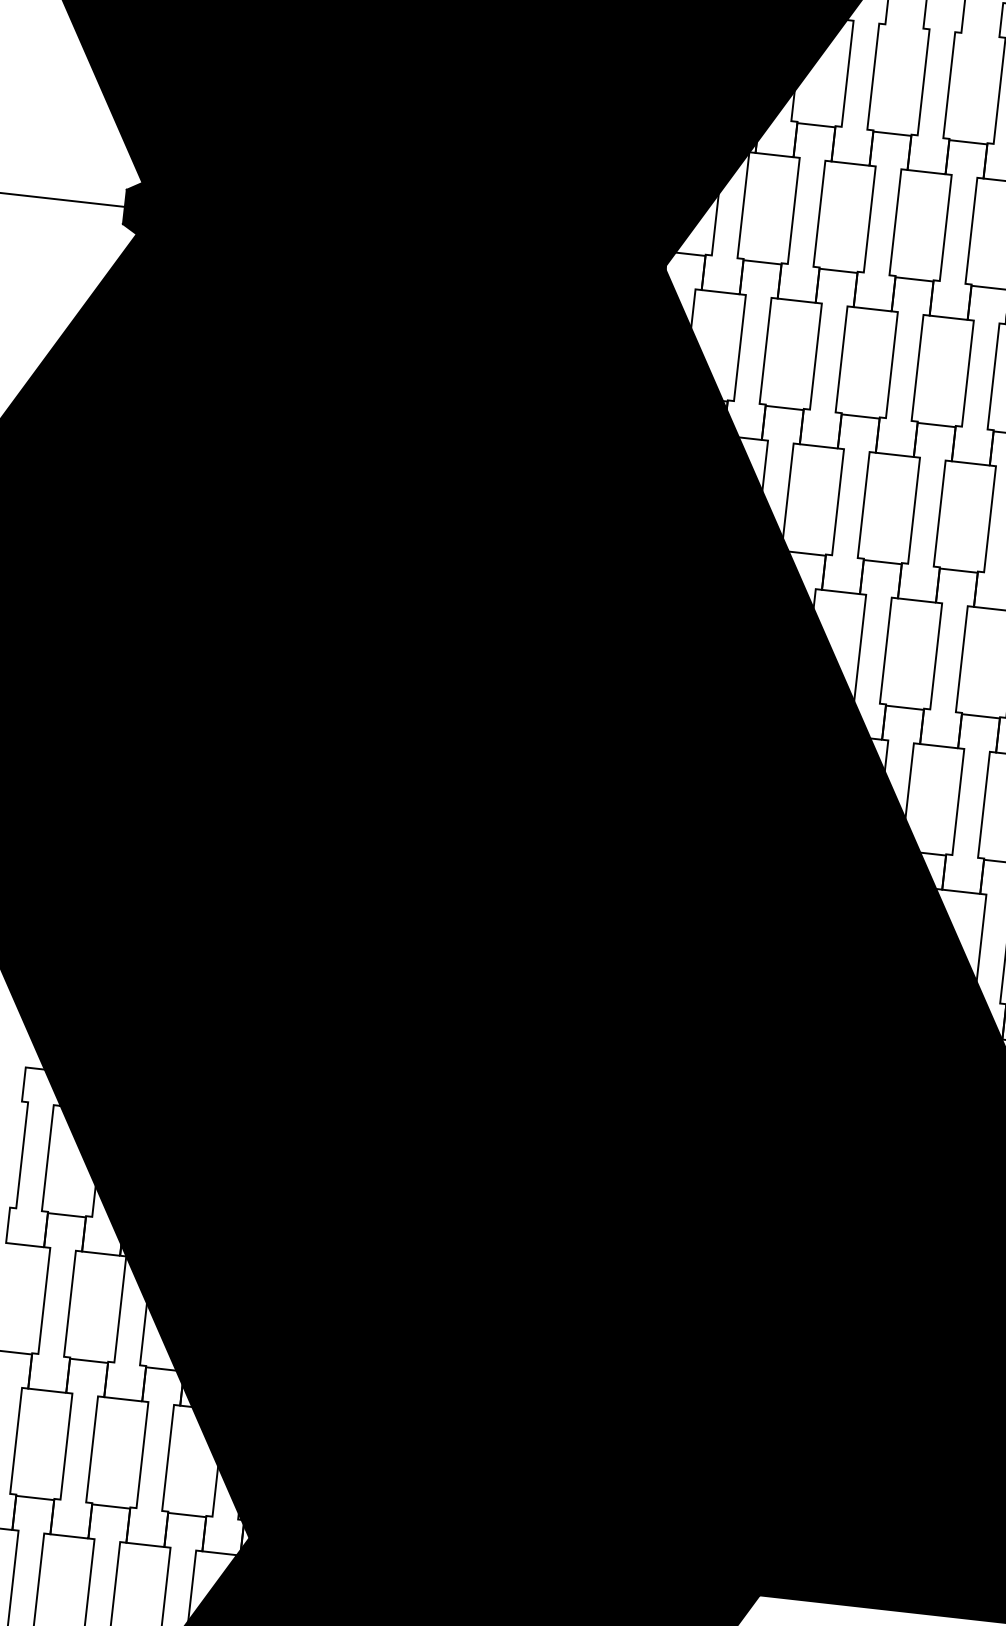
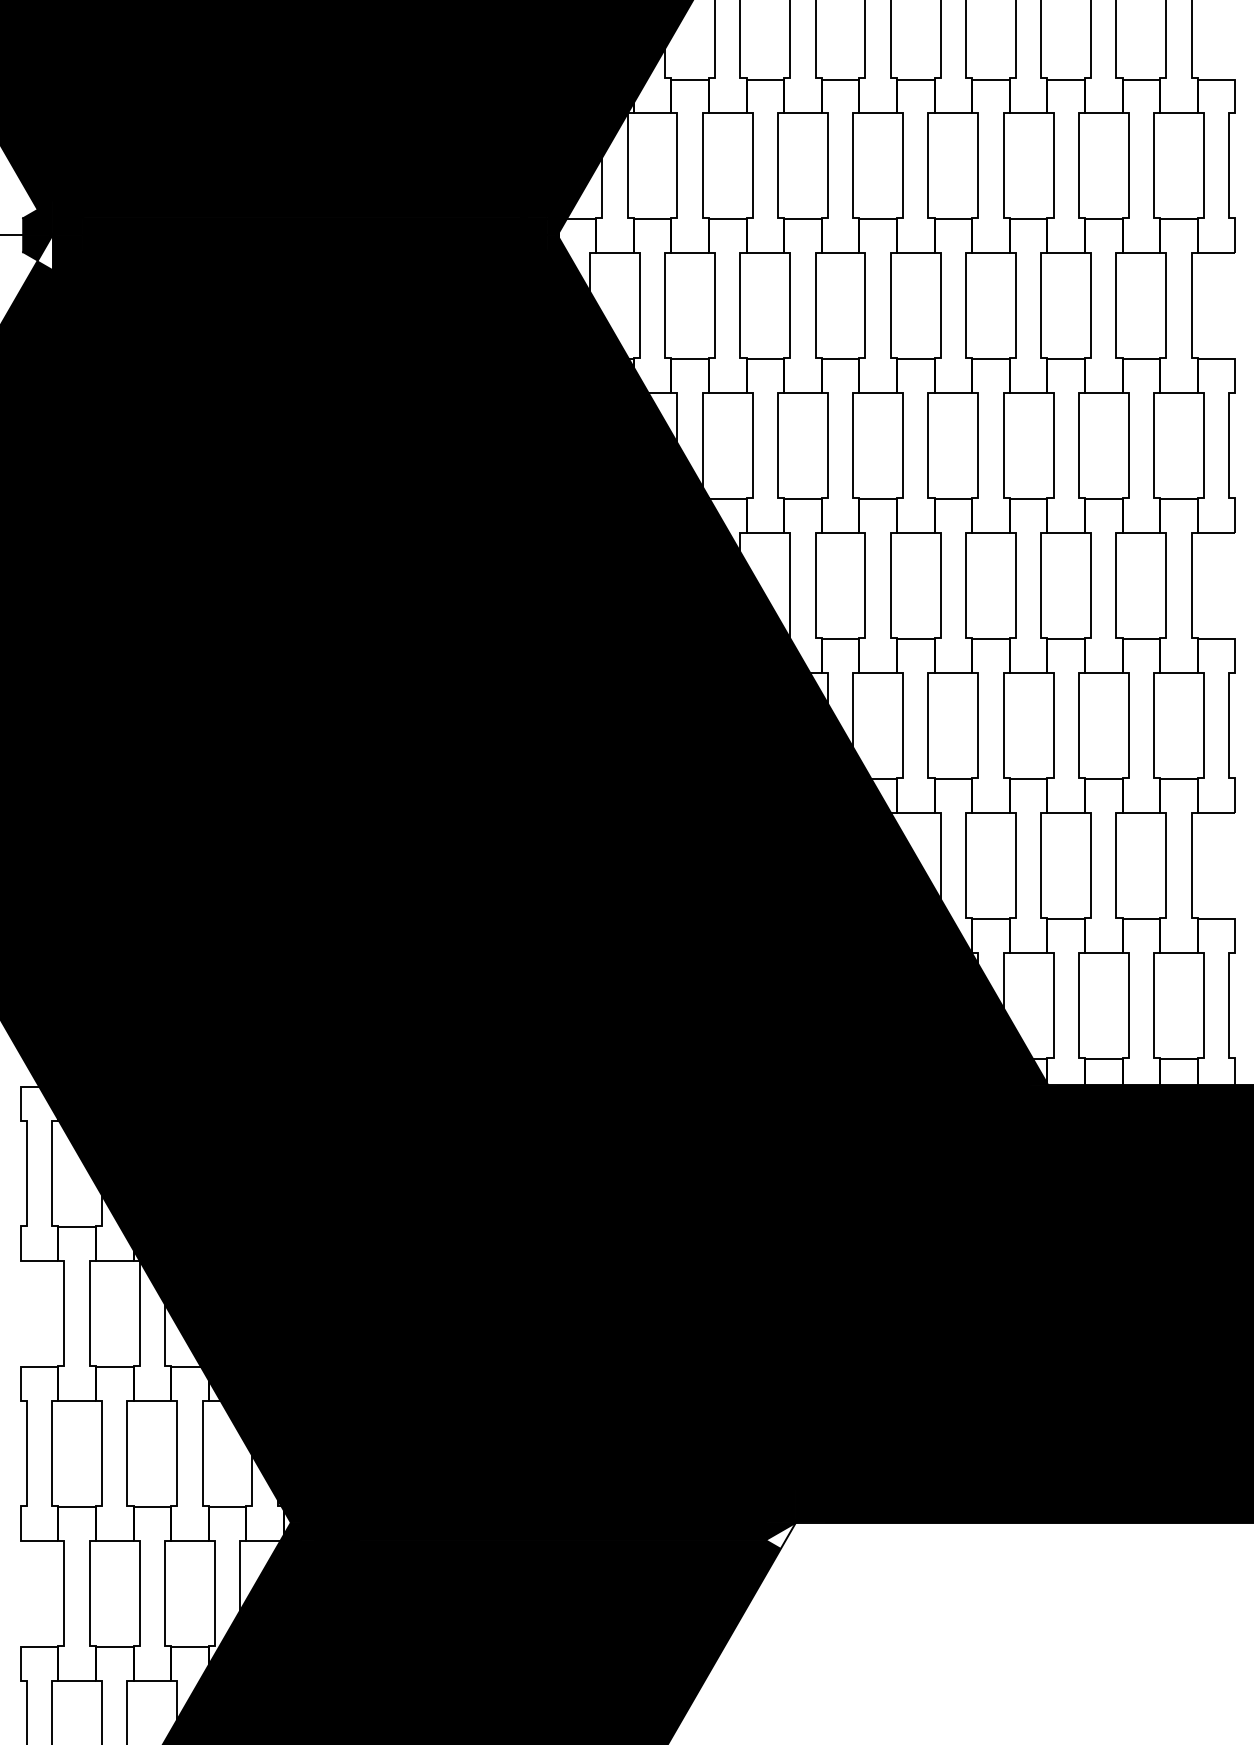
fill: (144, 226) -> (44, 252), removed
fill: (742, 1606) -> (780, 1535), removed

